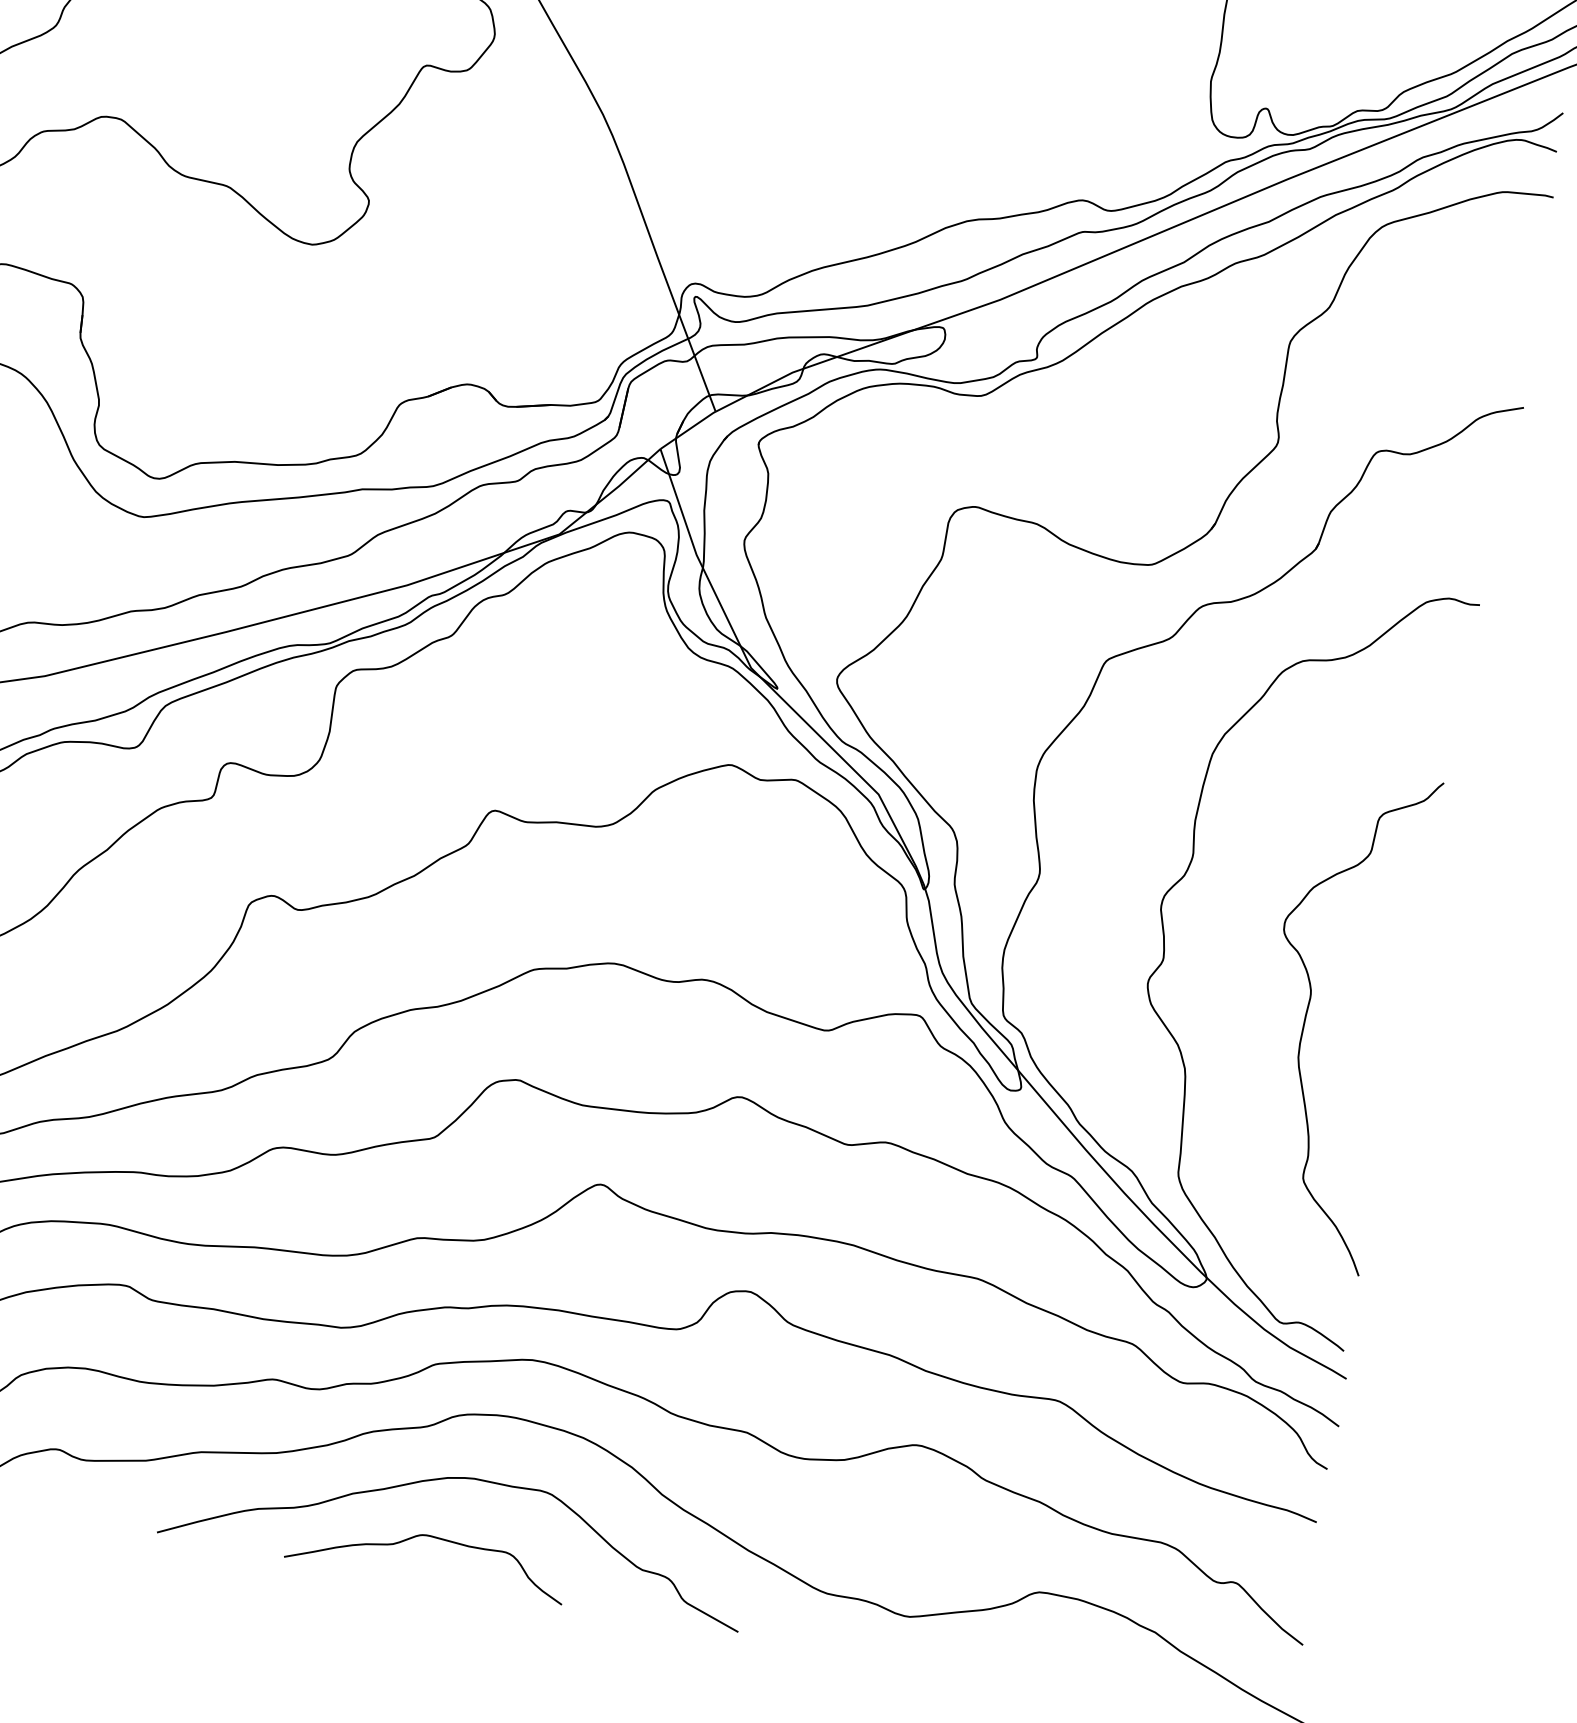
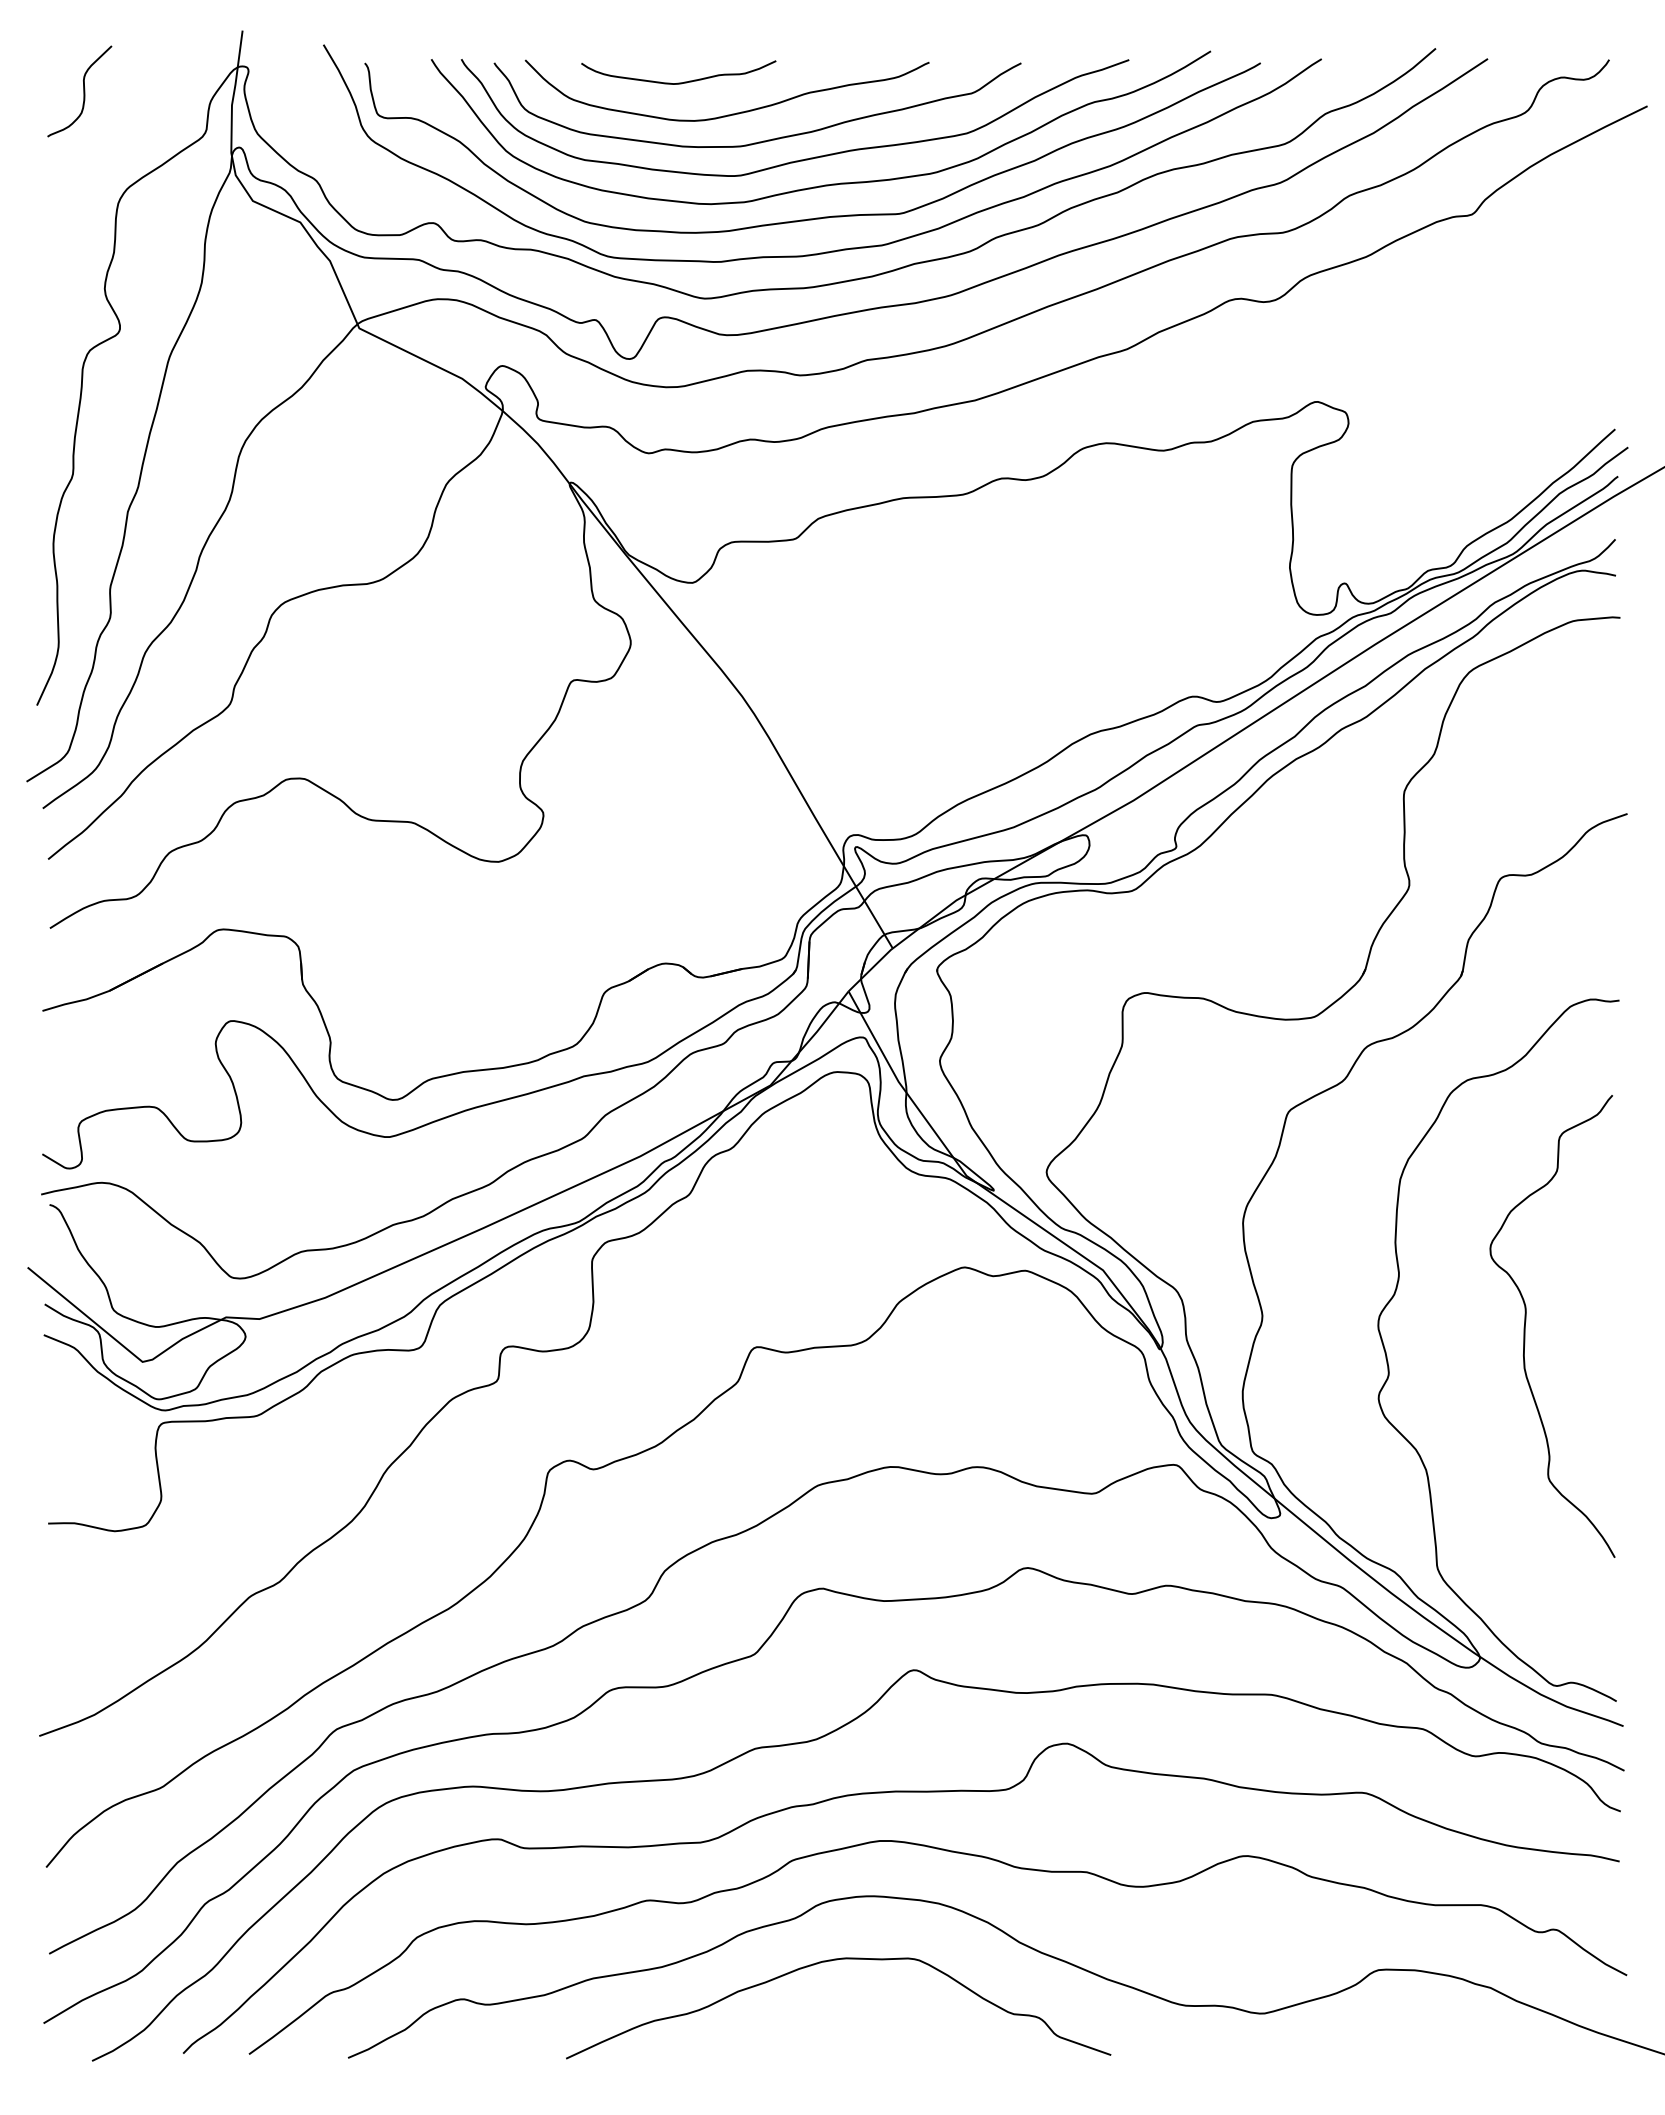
curve: (1309, 1007) -> (1526, 1321), moved
curve: (436, 1539) -> (821, 2019), removed

